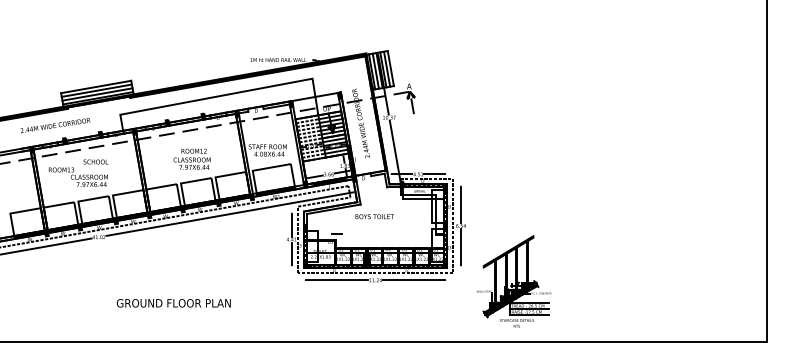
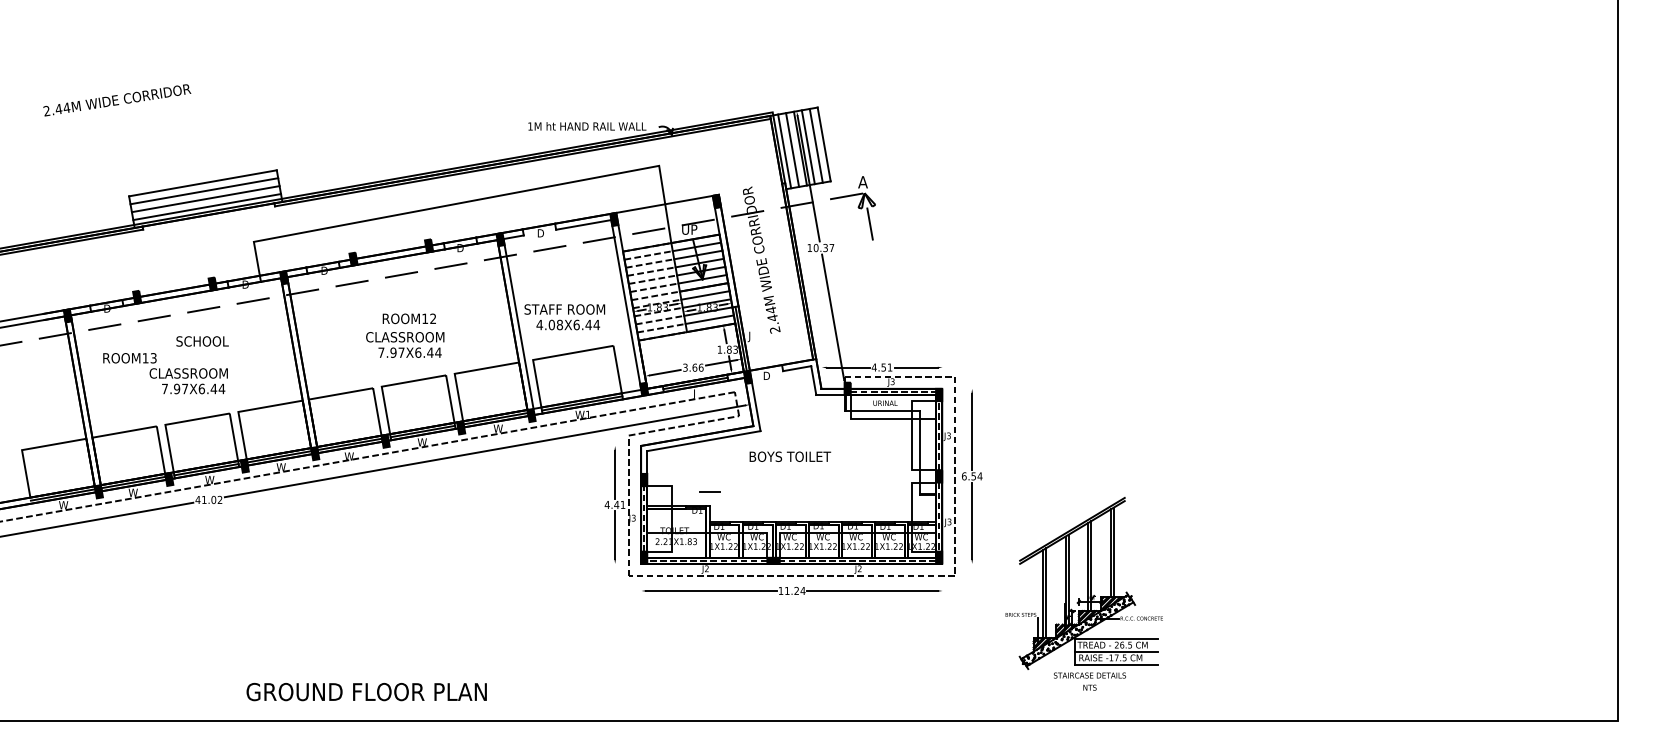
text: (55, 125) -> (117, 100), moved
text: (173, 303) -> (365, 692), moved

